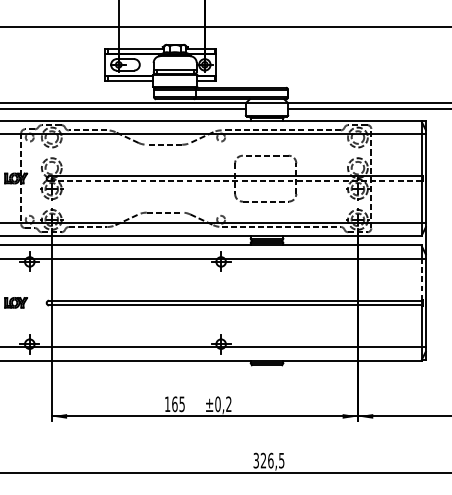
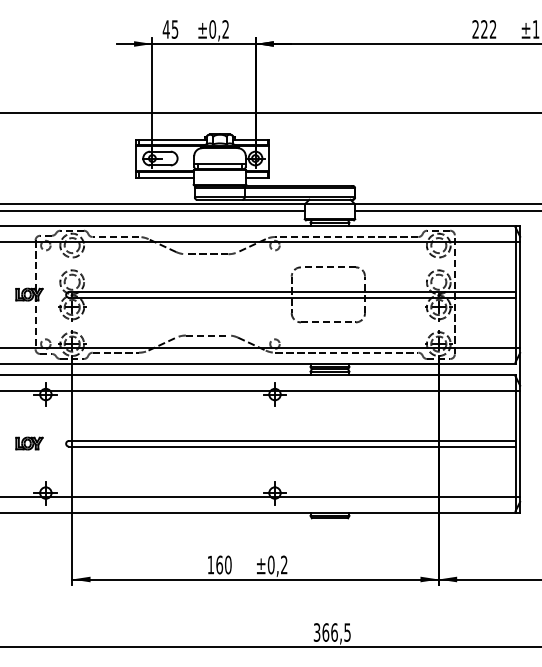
line: (234, 180) -> (291, 297), dashed -> solid
line: (421, 279) -> (515, 415), dashed -> solid
text: (182, 403) -> (228, 564), 165 -> 160
text: (263, 460) -> (325, 632), 326,5 -> 366,5

